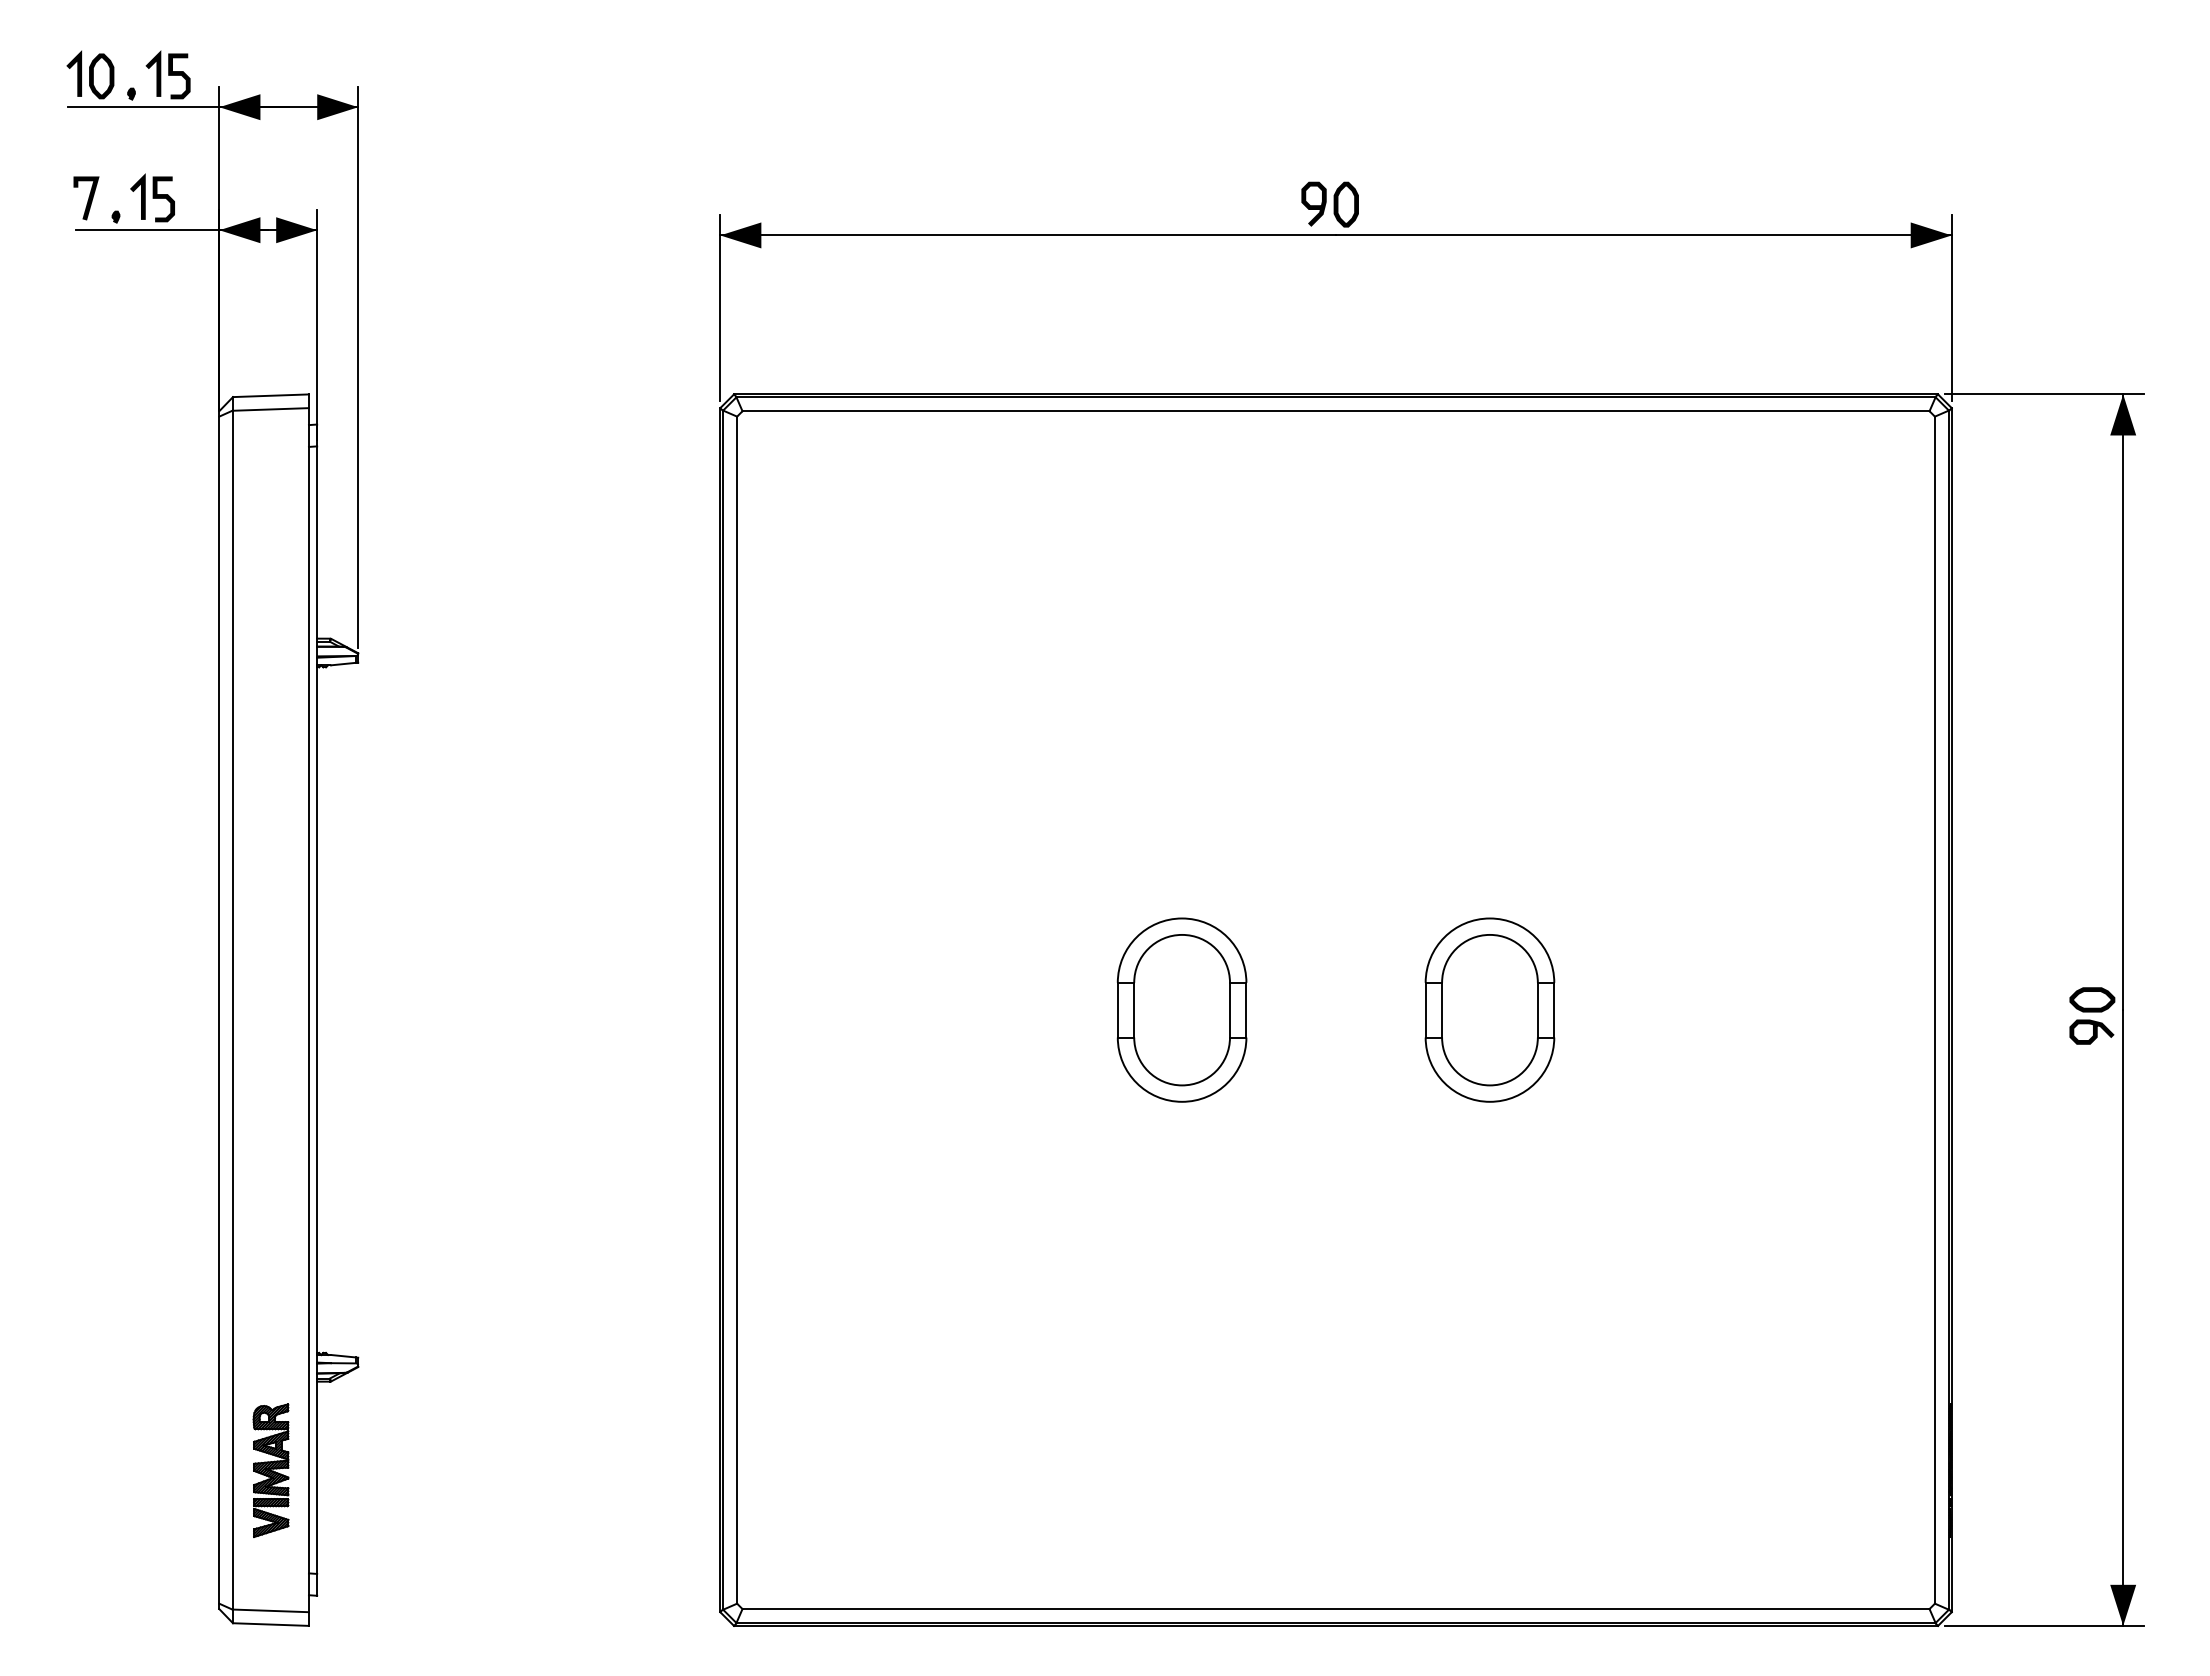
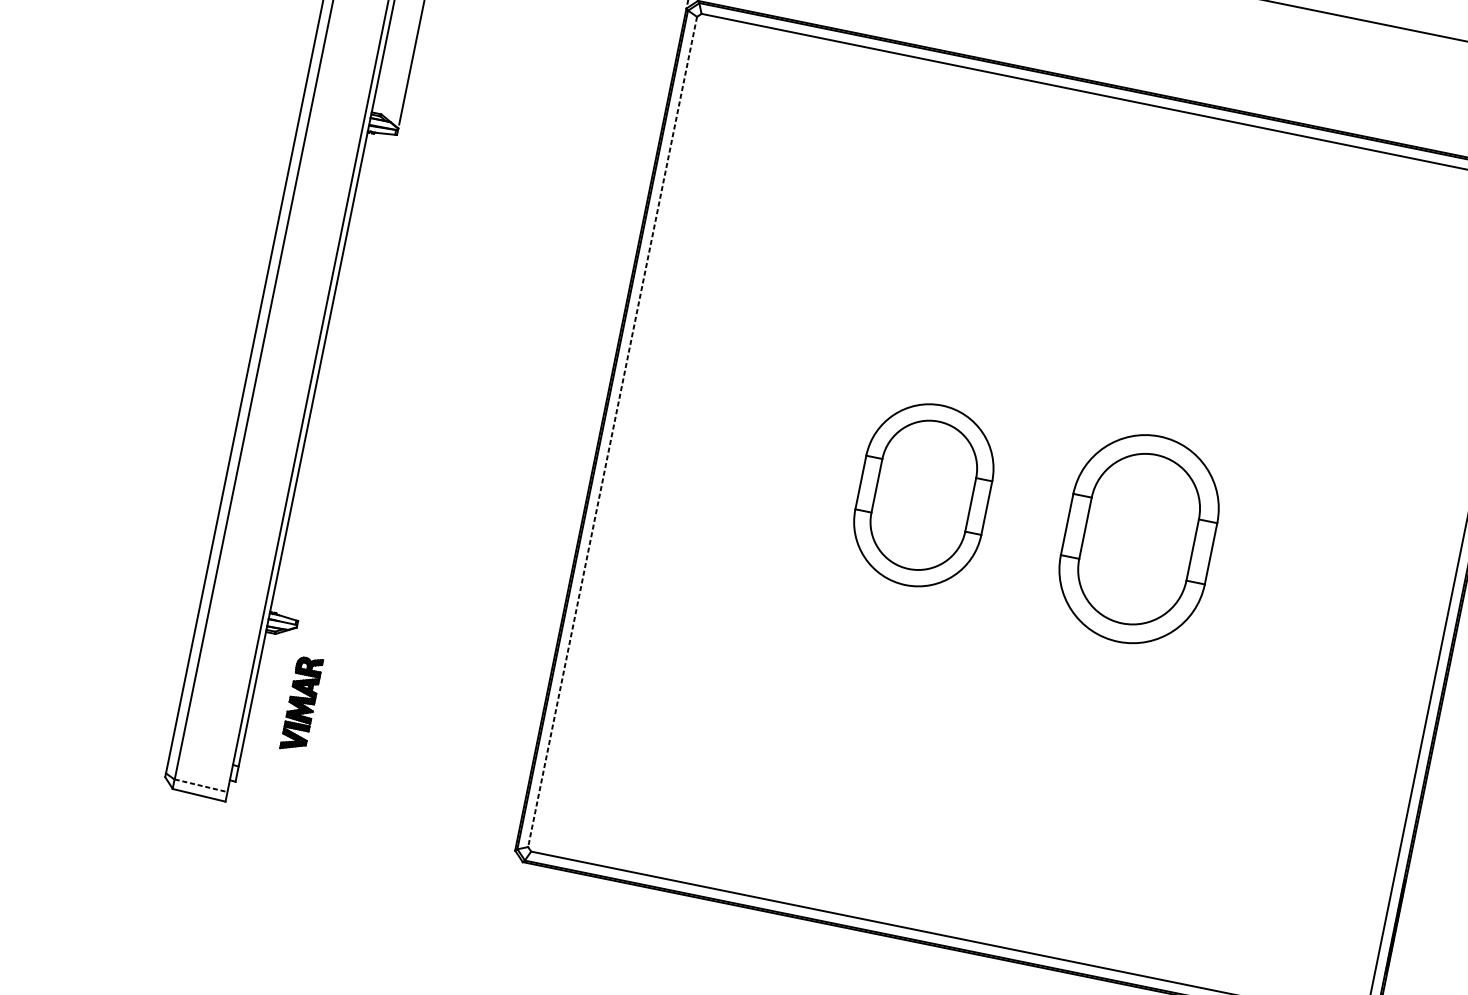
part: (1181, 1009) -> (923, 494), size x1.4
part: (1489, 1009) -> (1138, 538), size x1.6
line: (737, 1010) -> (612, 432), solid -> dashed
part: (270, 1470) -> (301, 703), moved
line: (270, 1610) -> (200, 785), solid -> dashed

